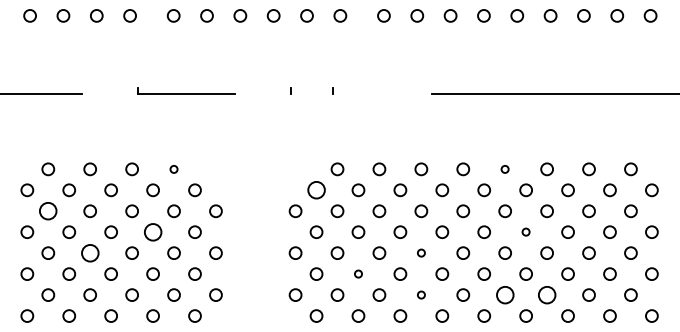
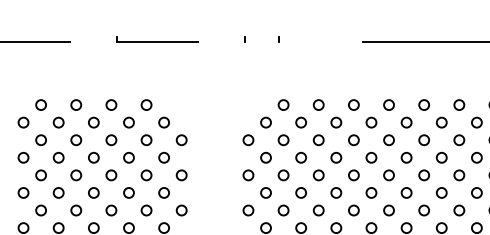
circle: (173, 169) -> (146, 105), size x1.67
circle: (504, 169) -> (423, 105), size x1.67
circle: (316, 190) -> (265, 122), size x0.71
circle: (48, 211) -> (41, 140), size x0.71
circle: (152, 231) -> (128, 157), size x0.71
circle: (525, 231) -> (441, 157), size x1.67
circle: (89, 252) -> (75, 174), size x0.71
circle: (421, 252) -> (354, 174), size x1.67
circle: (358, 273) -> (301, 192), size x1.67
circle: (421, 294) -> (354, 210), size x1.67
circle: (504, 294) -> (423, 210), size x0.71
circle: (546, 294) -> (458, 210), size x0.71

